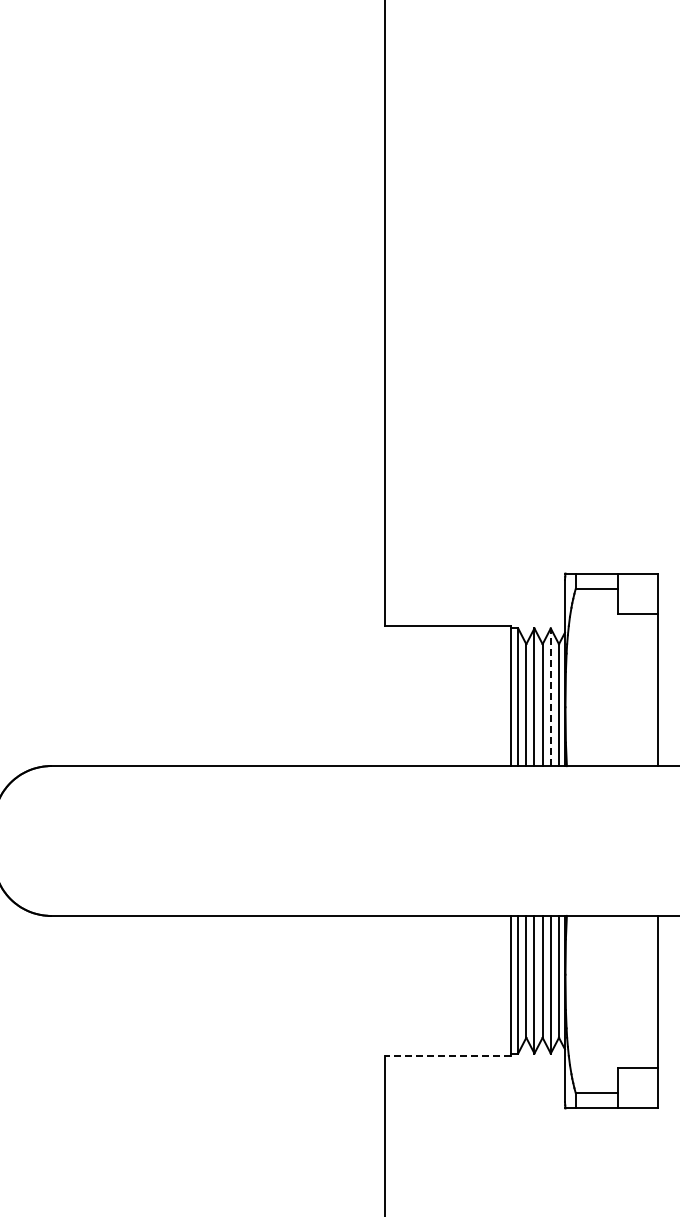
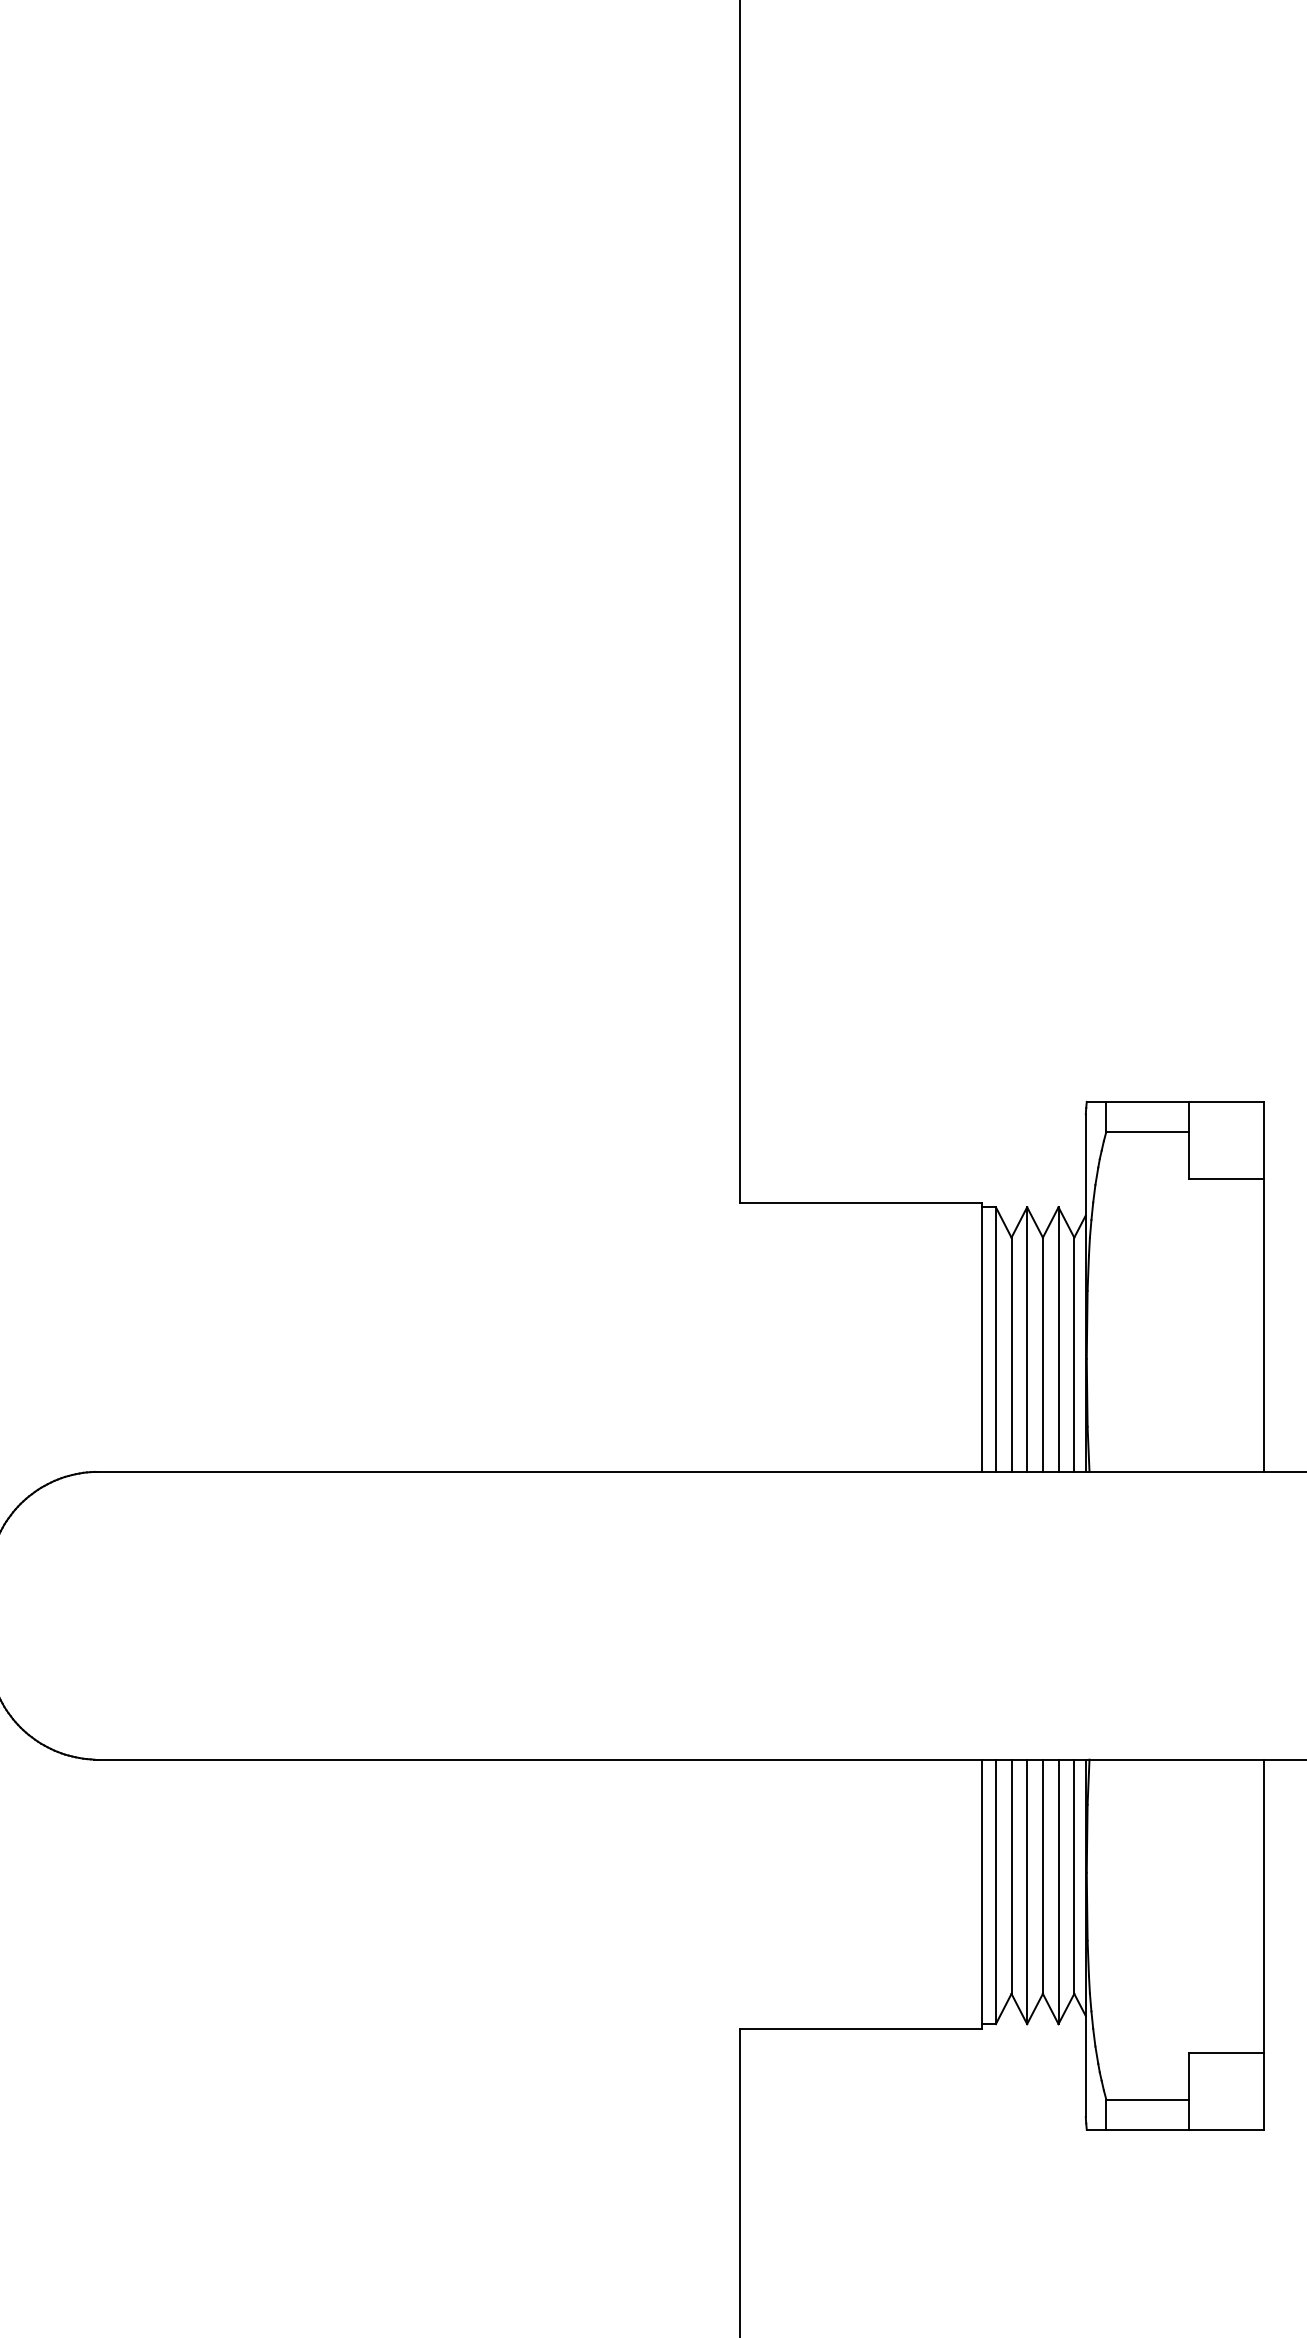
line: (550, 697) -> (1057, 1340), dashed -> solid
line: (447, 1056) -> (860, 2029), dashed -> solid

